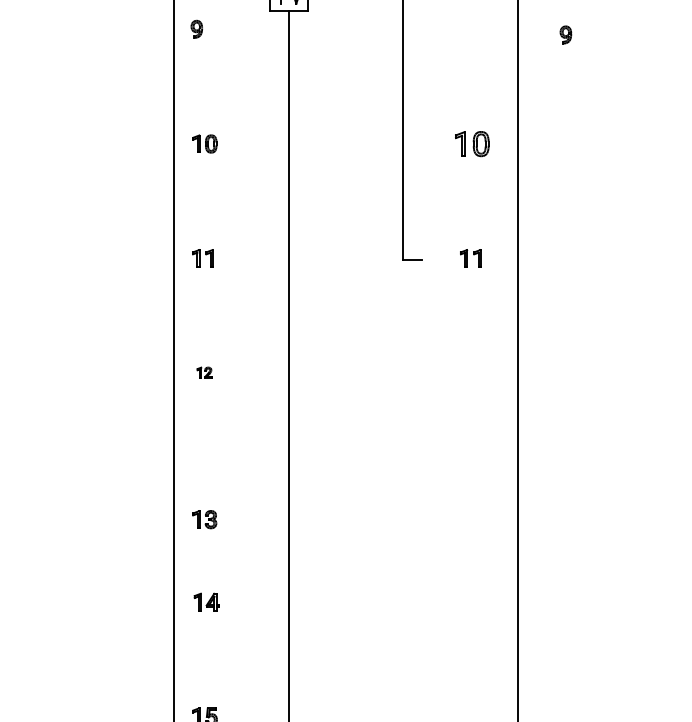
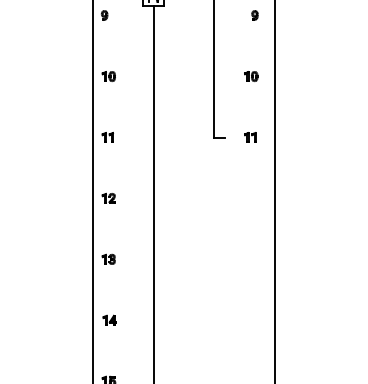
part: (564, 34) -> (254, 15), moved
part: (472, 143) -> (251, 76), size x0.71
part: (204, 371) -> (108, 197), size x1.67
part: (204, 517) -> (108, 258), moved

